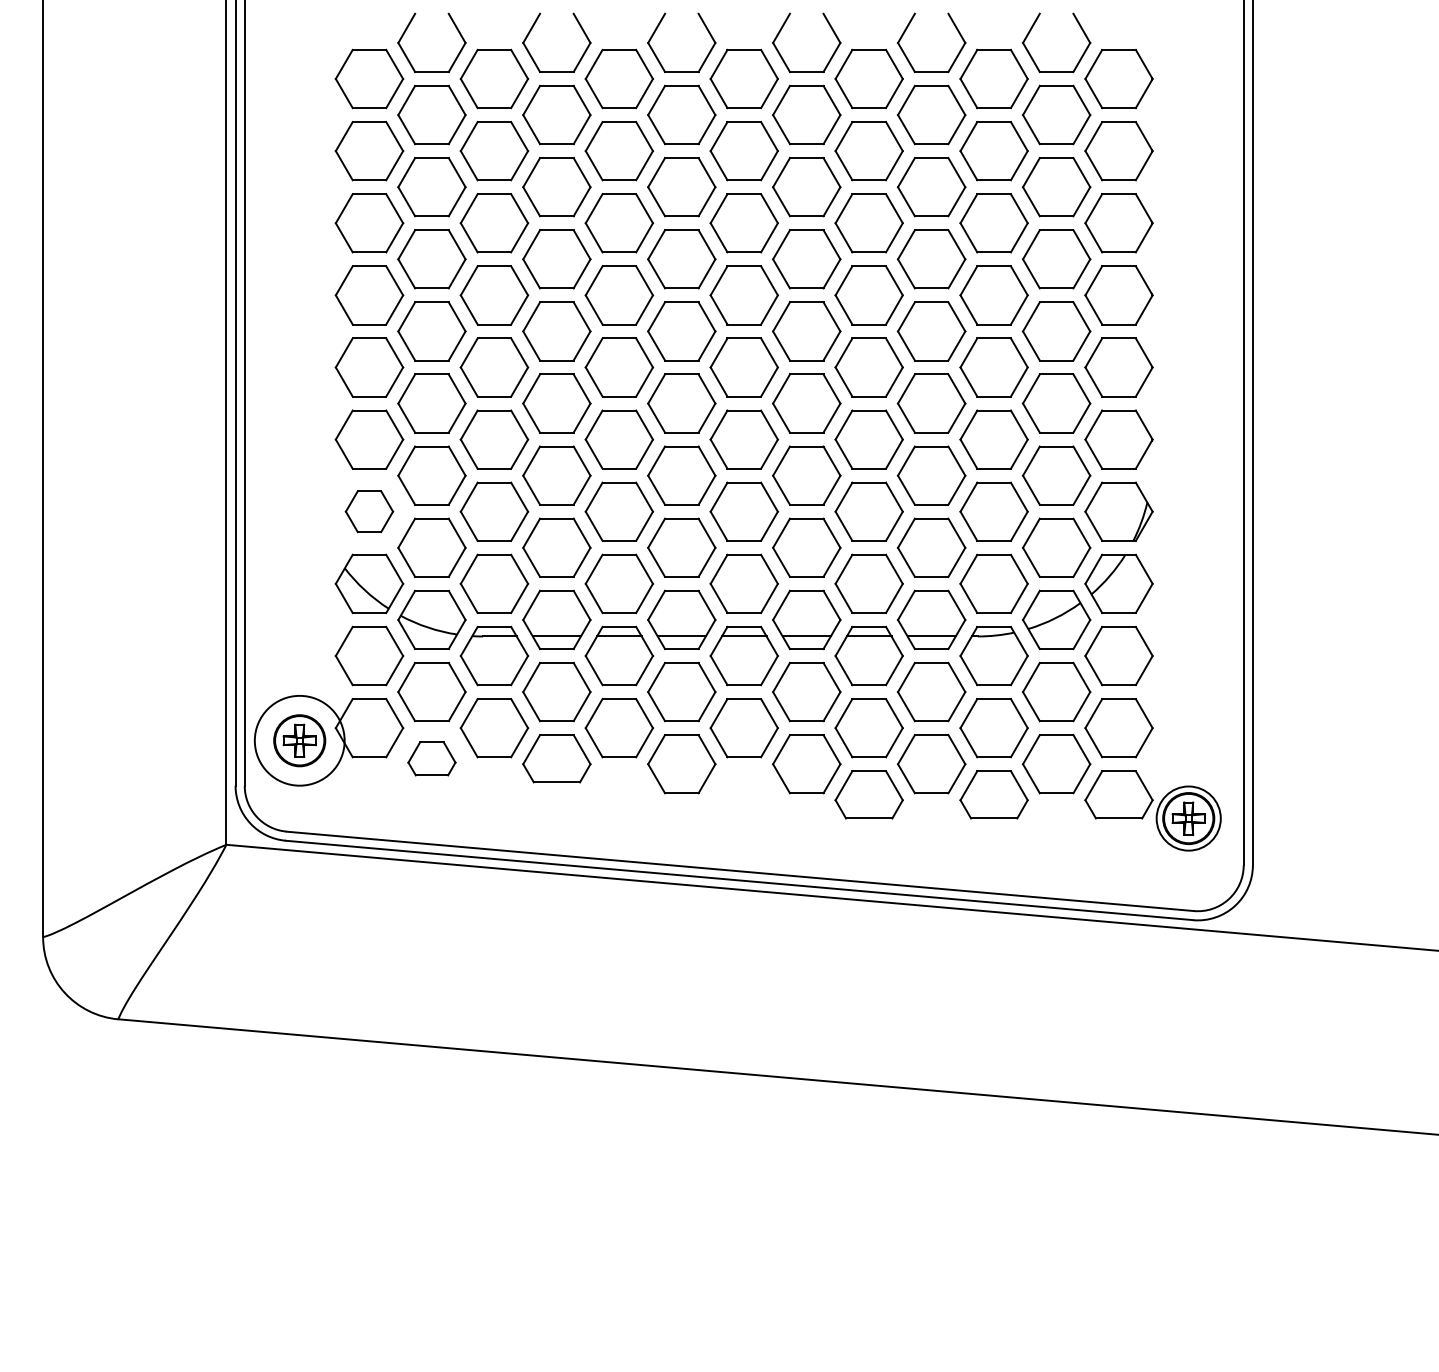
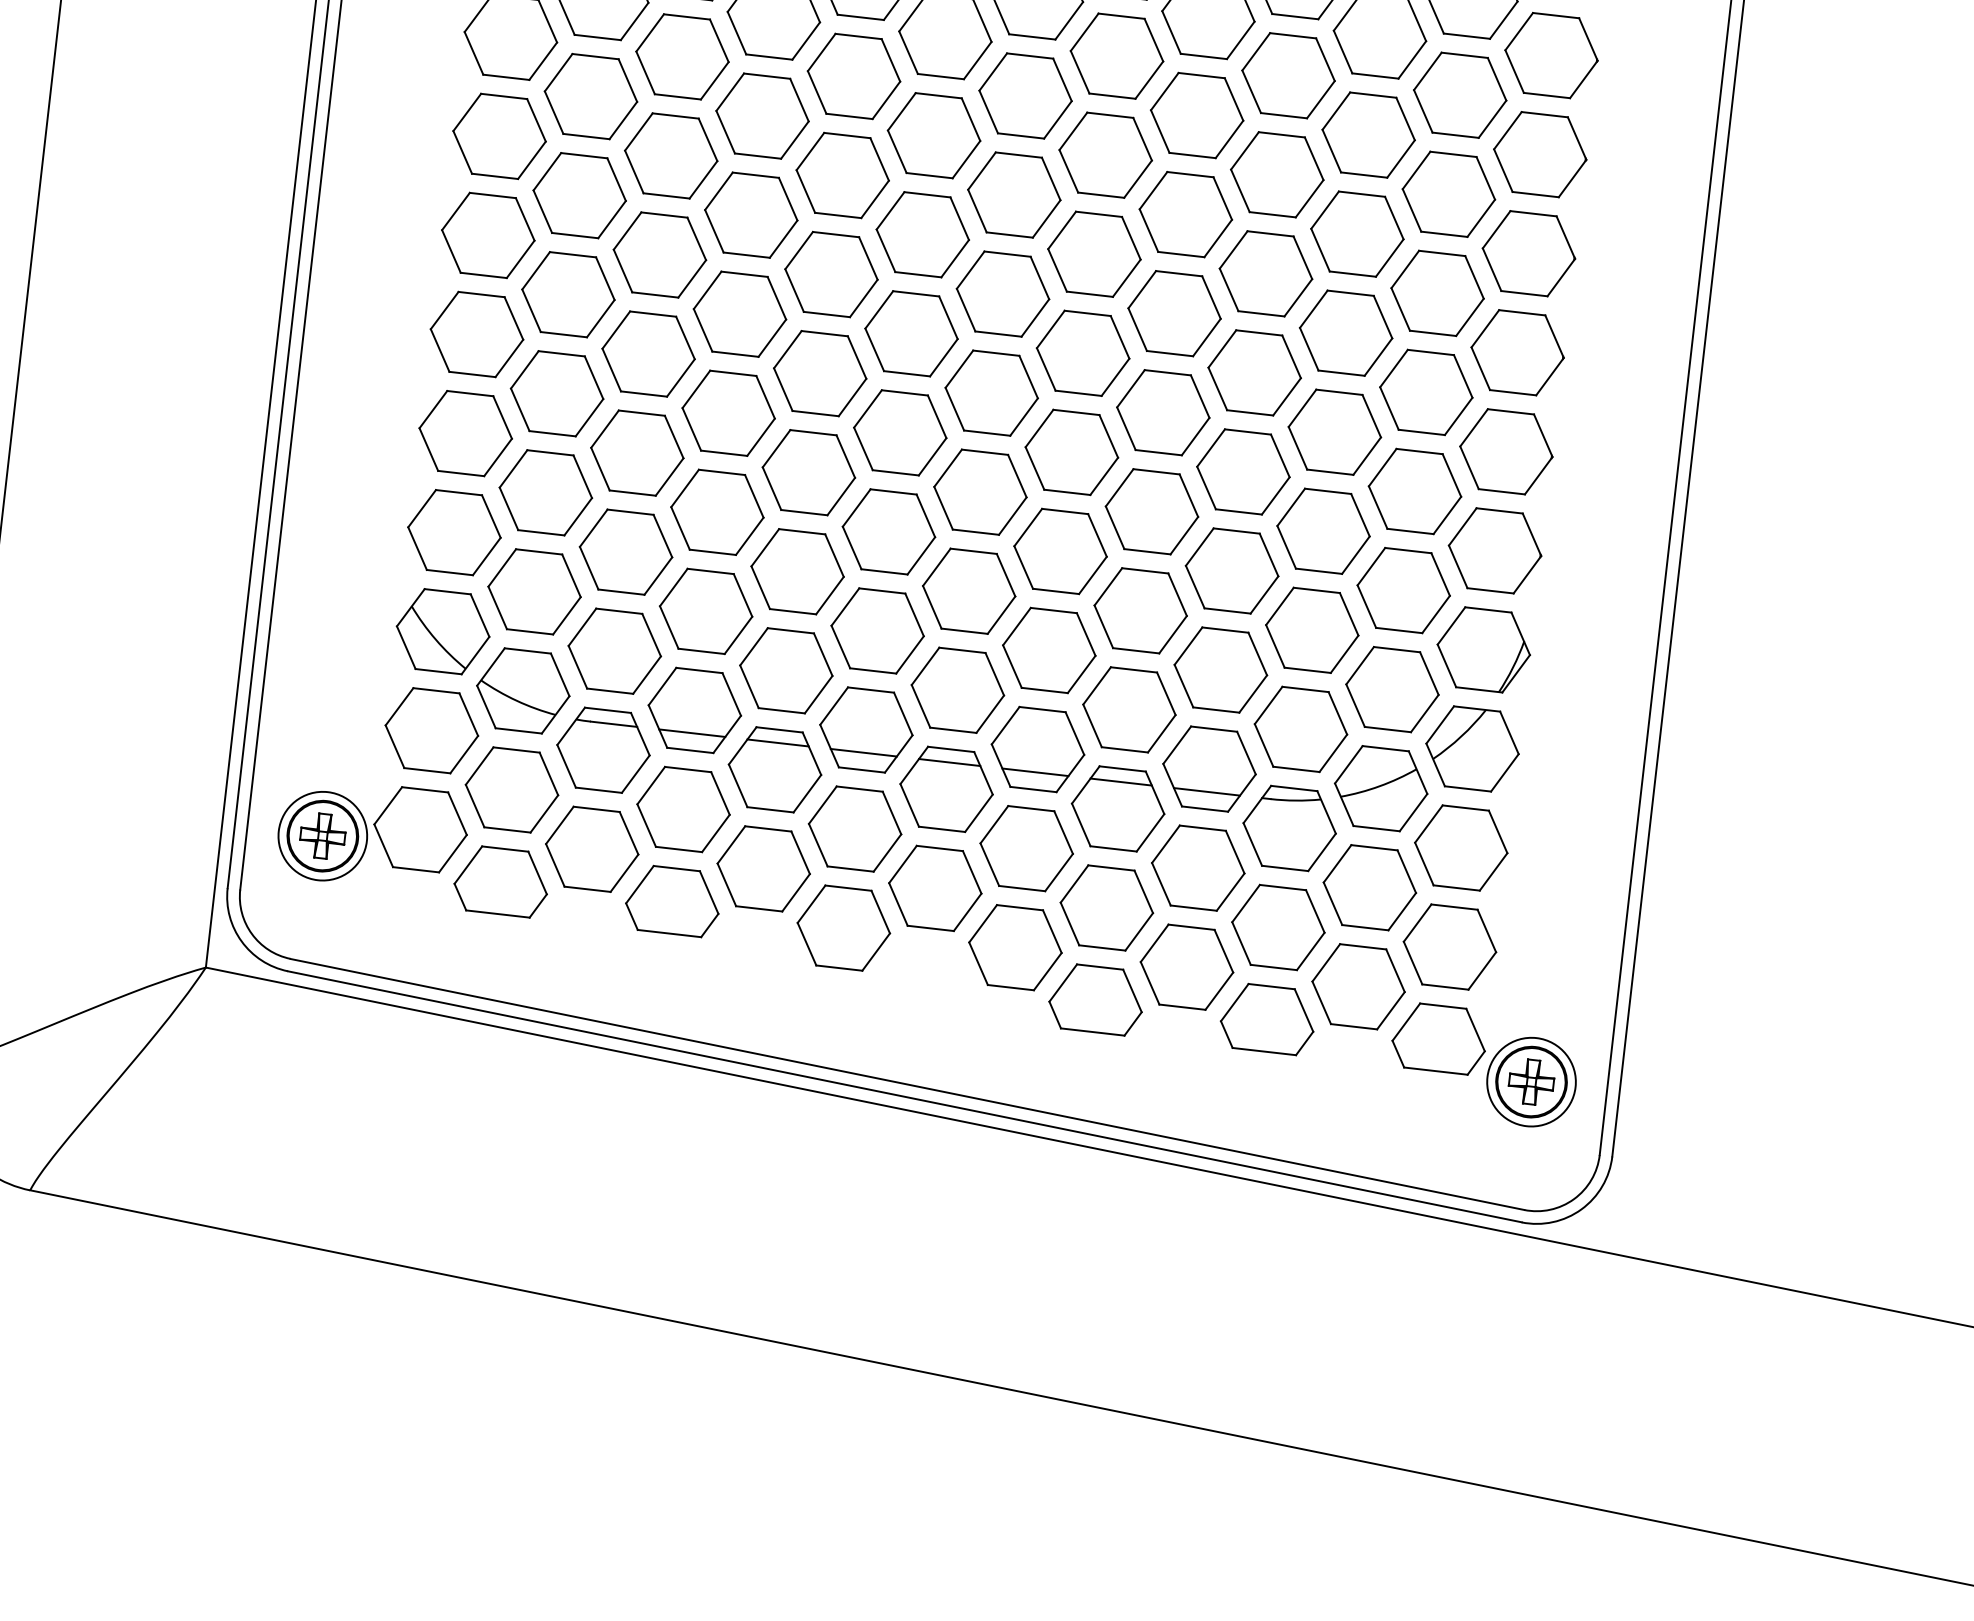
part: (369, 511) -> (454, 532), size x1.43
circle: (299, 740) -> (322, 835), size x0.71
part: (431, 758) -> (501, 881), size x1.43

